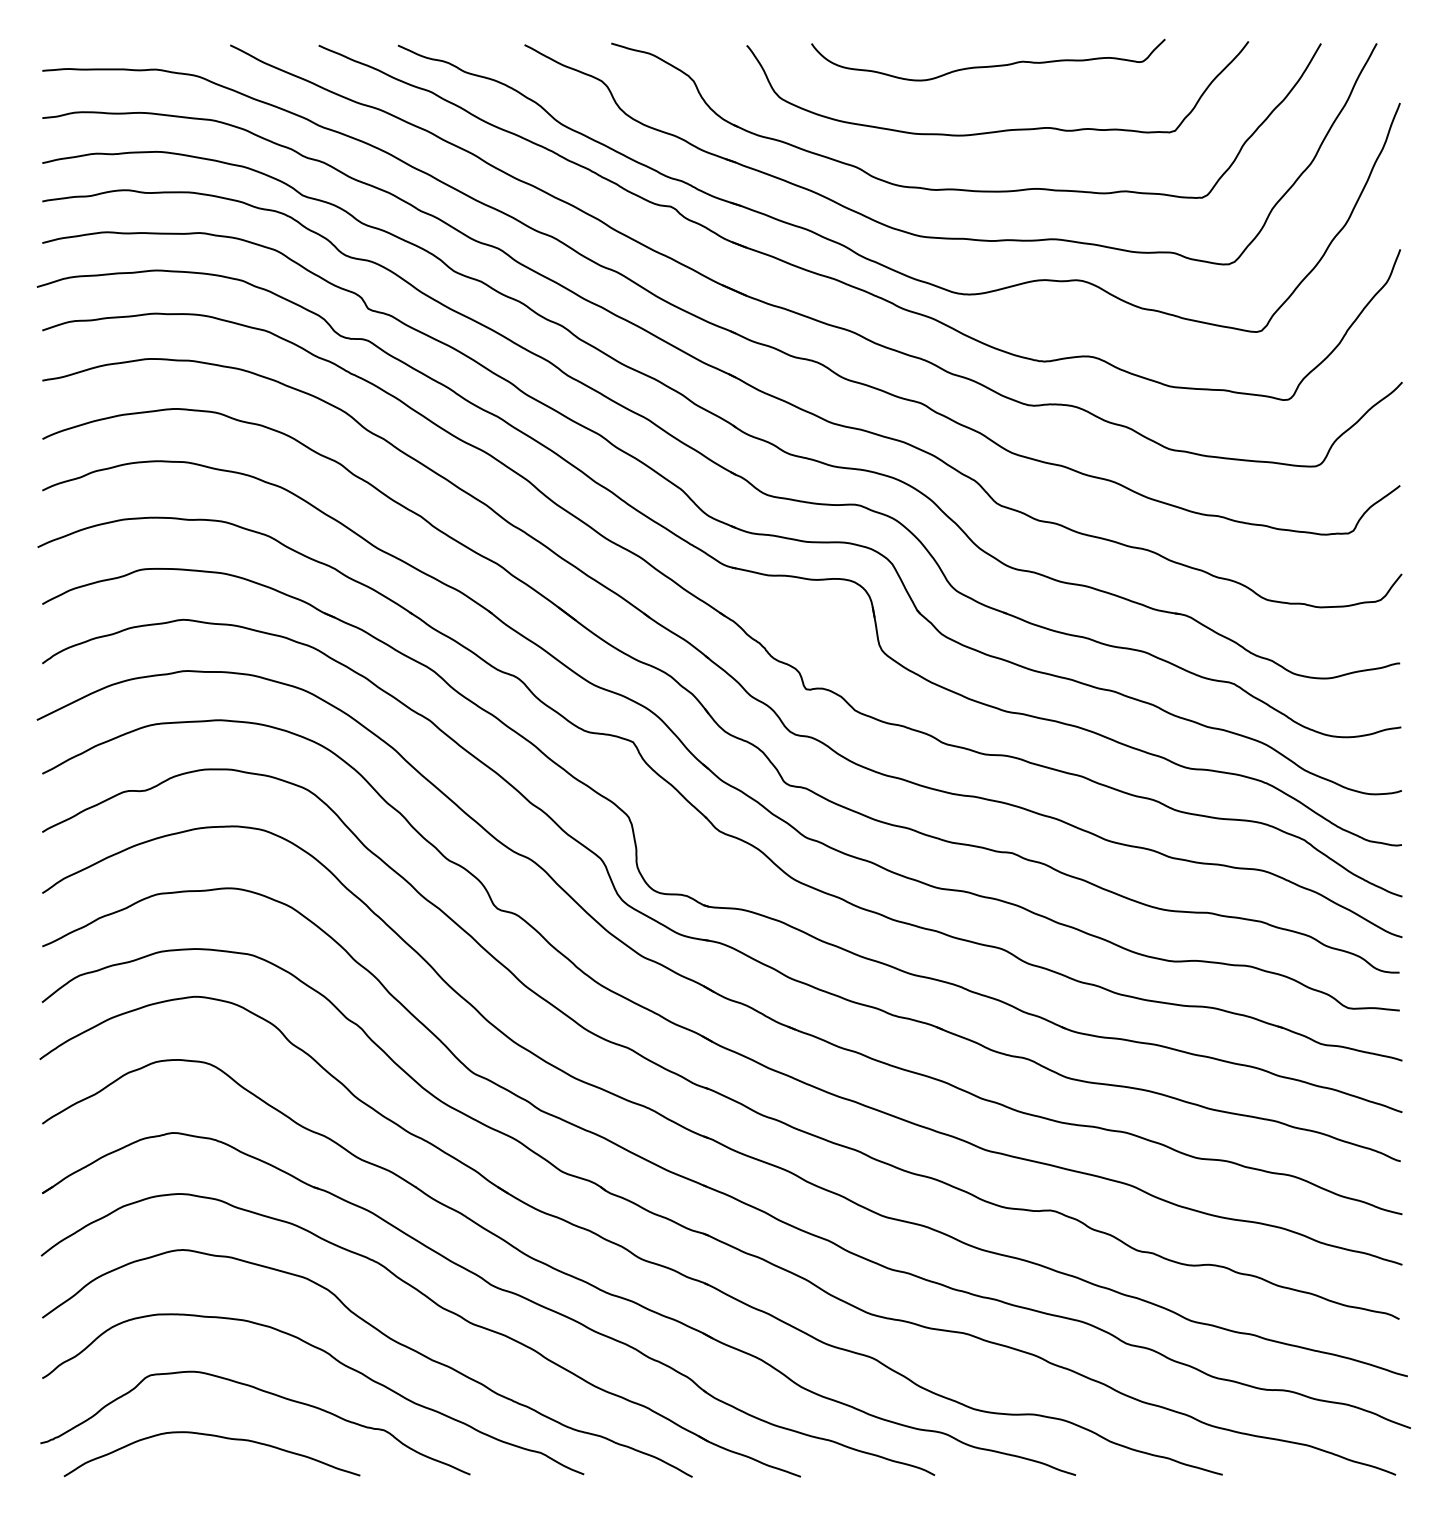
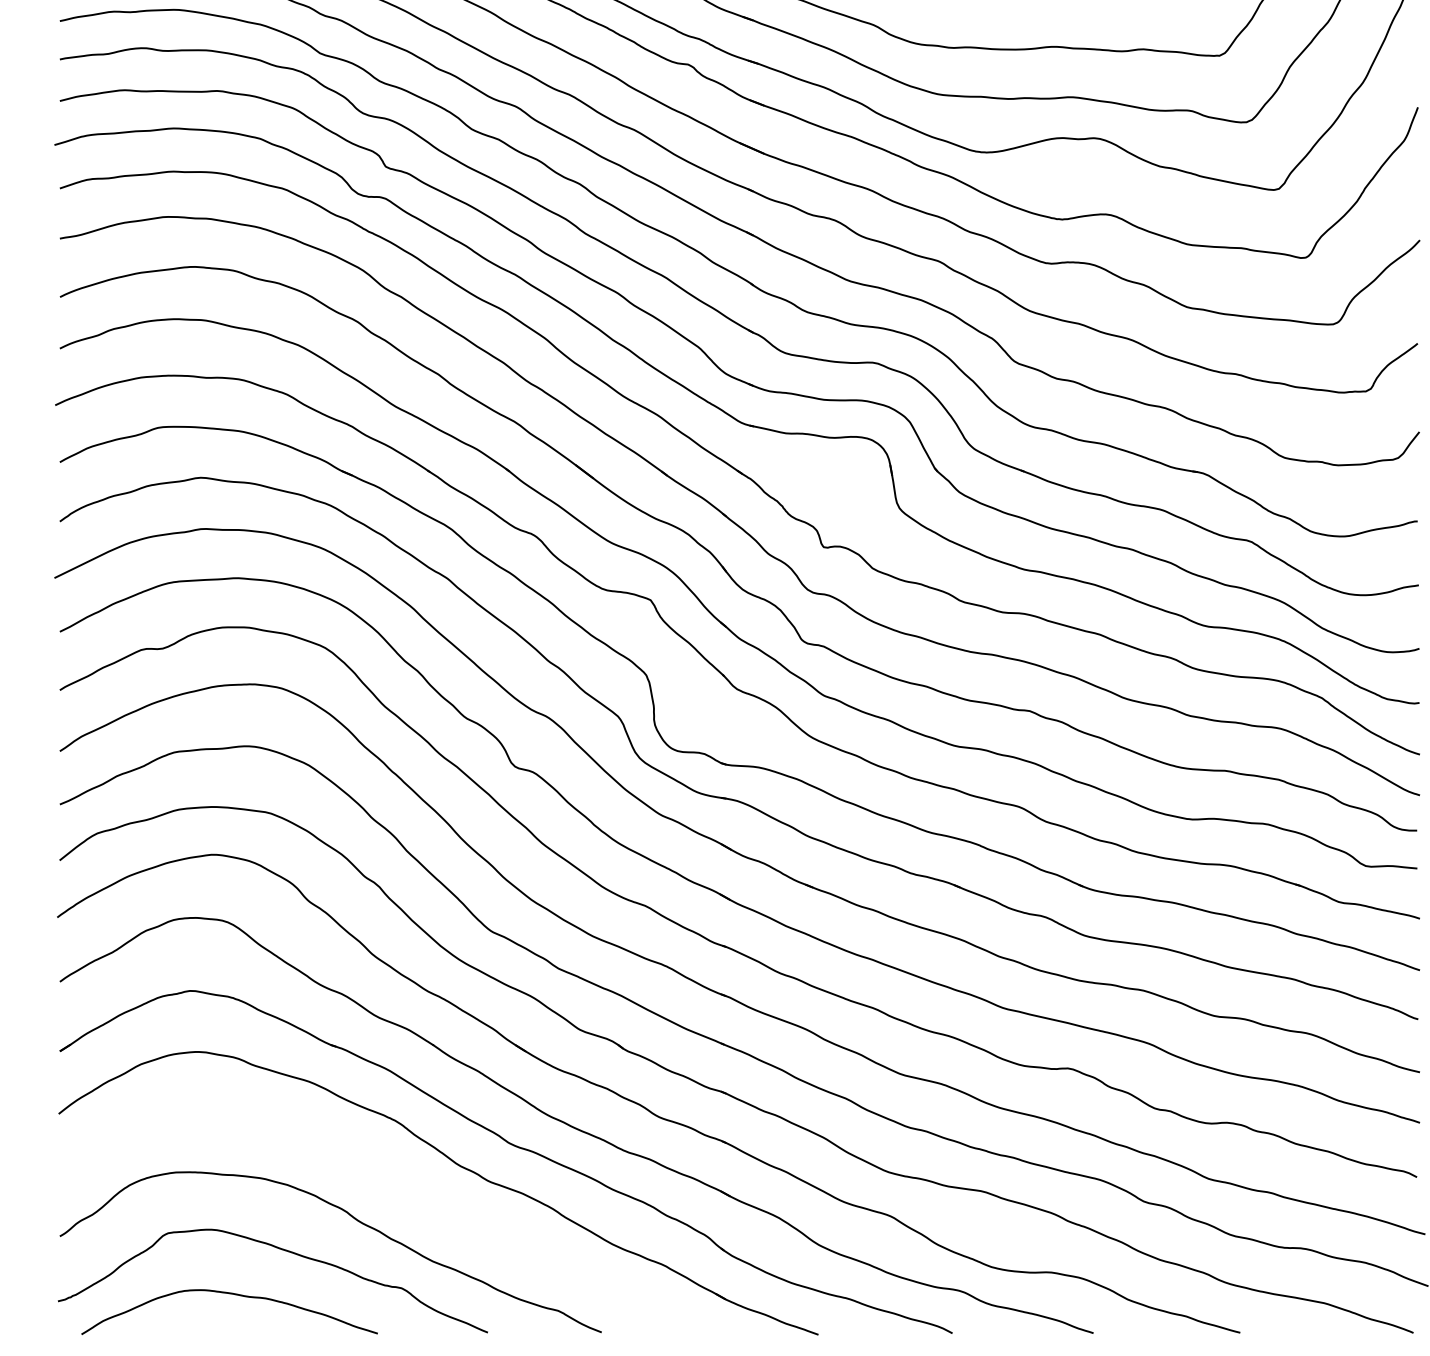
curve: (386, 1337) -> (404, 1195), removed

